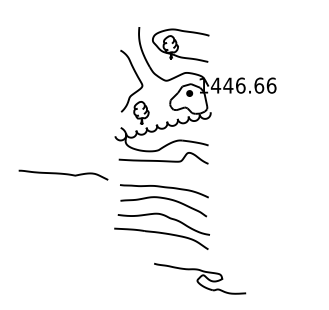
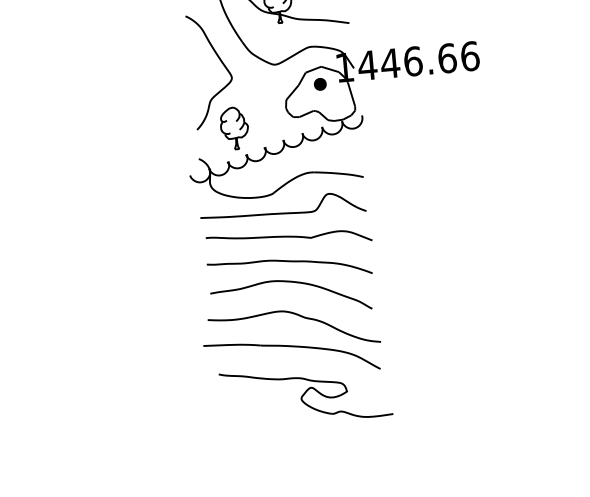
curve: (63, 174) -> (289, 237), moved
part: (200, 278) -> (306, 394), moved

